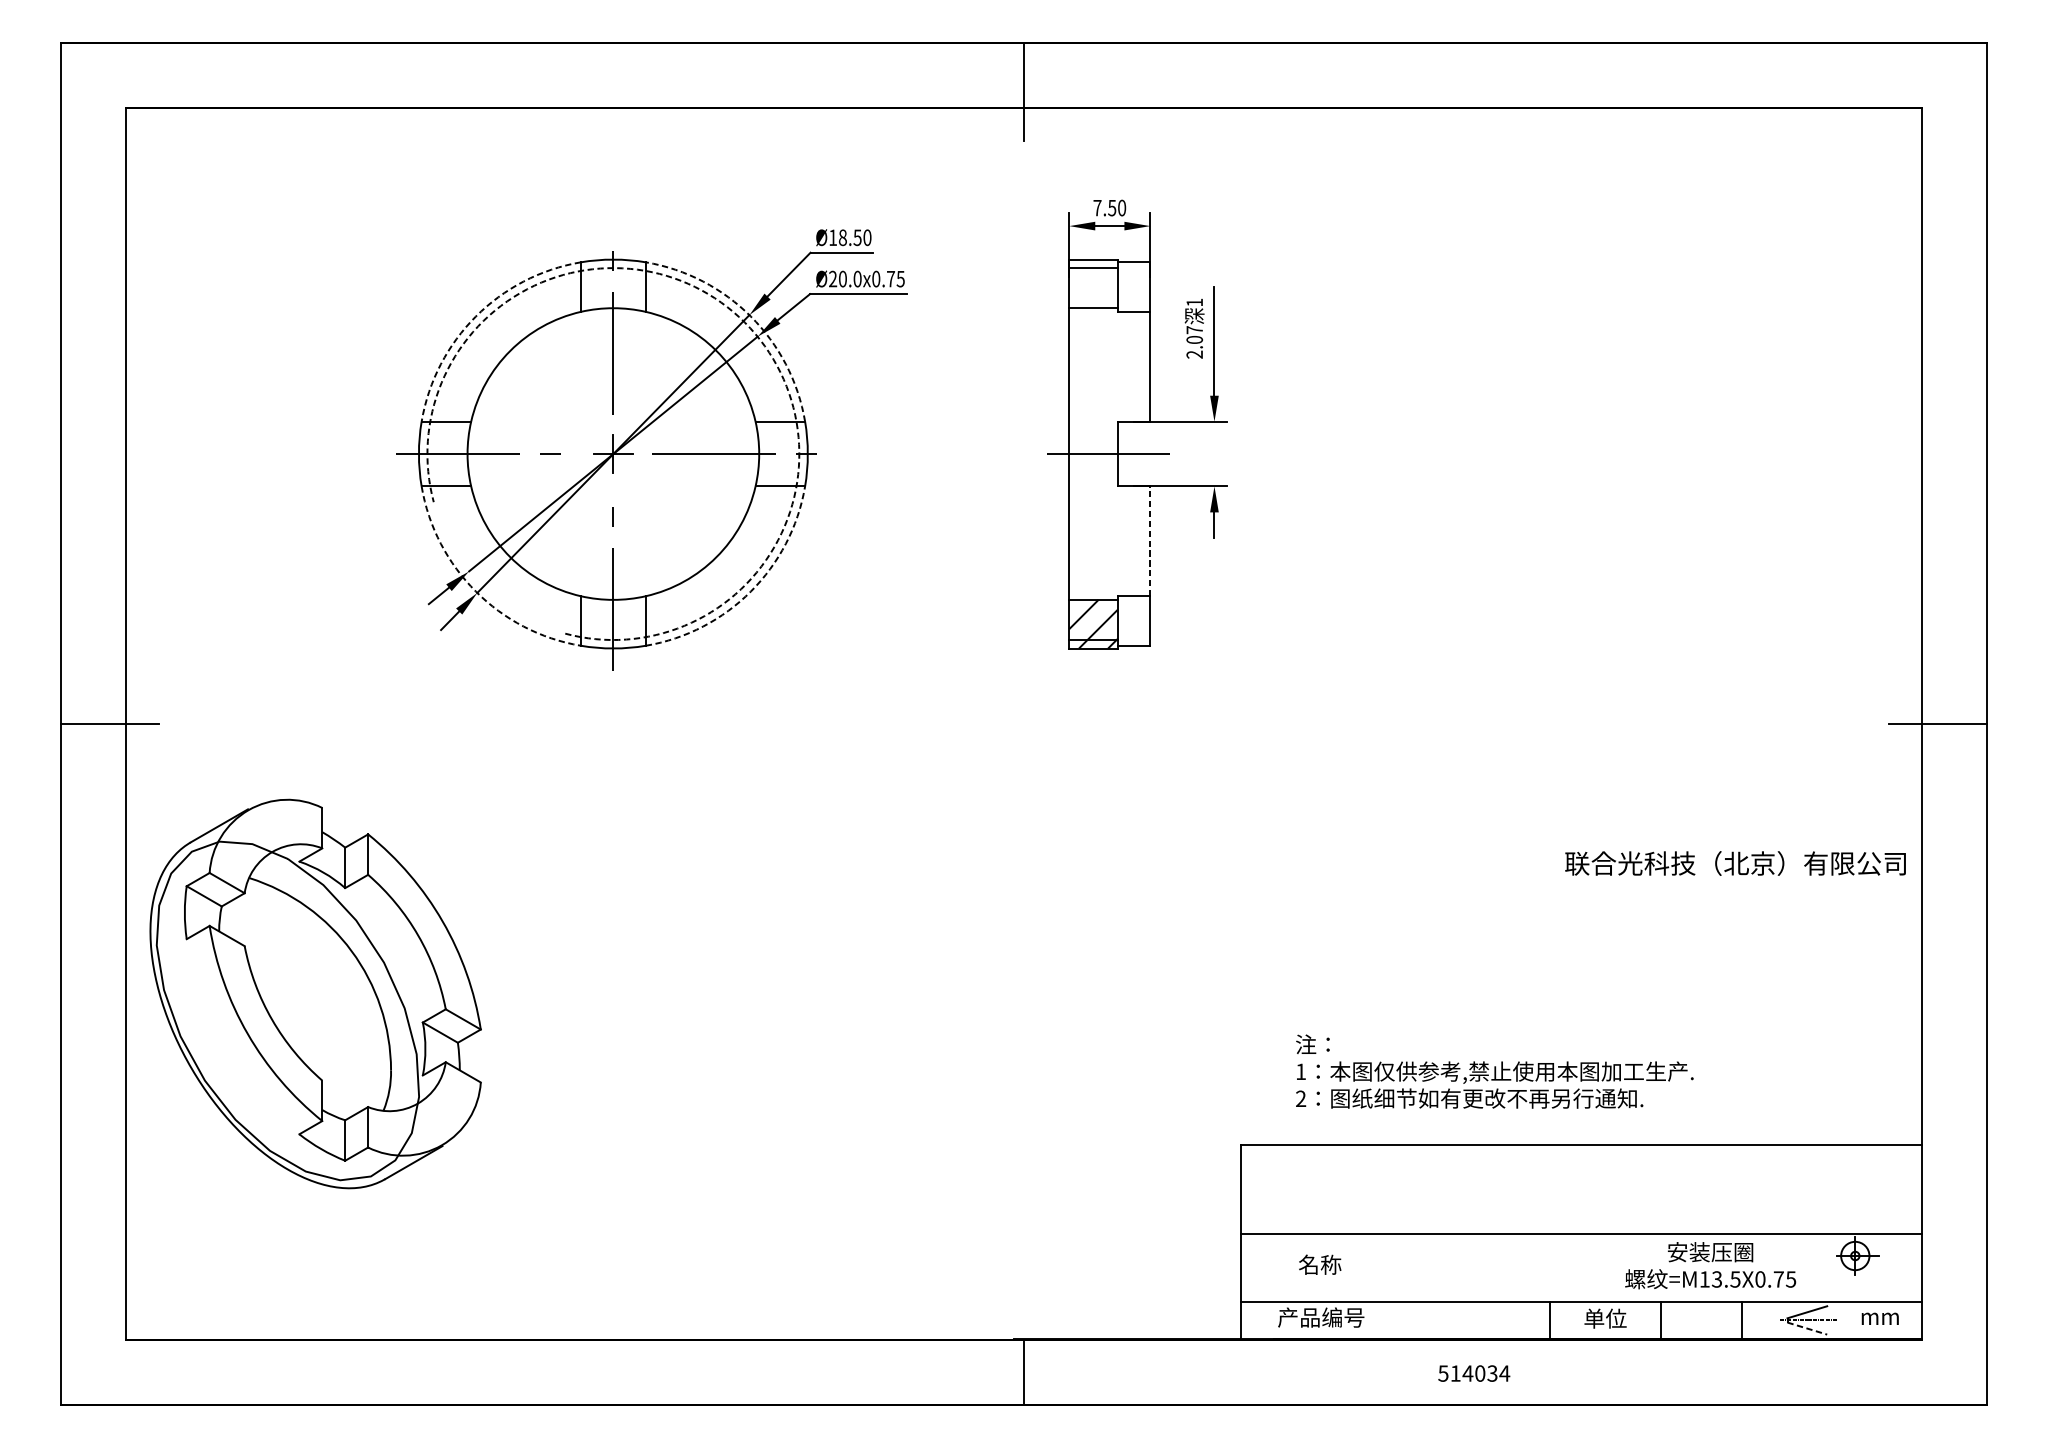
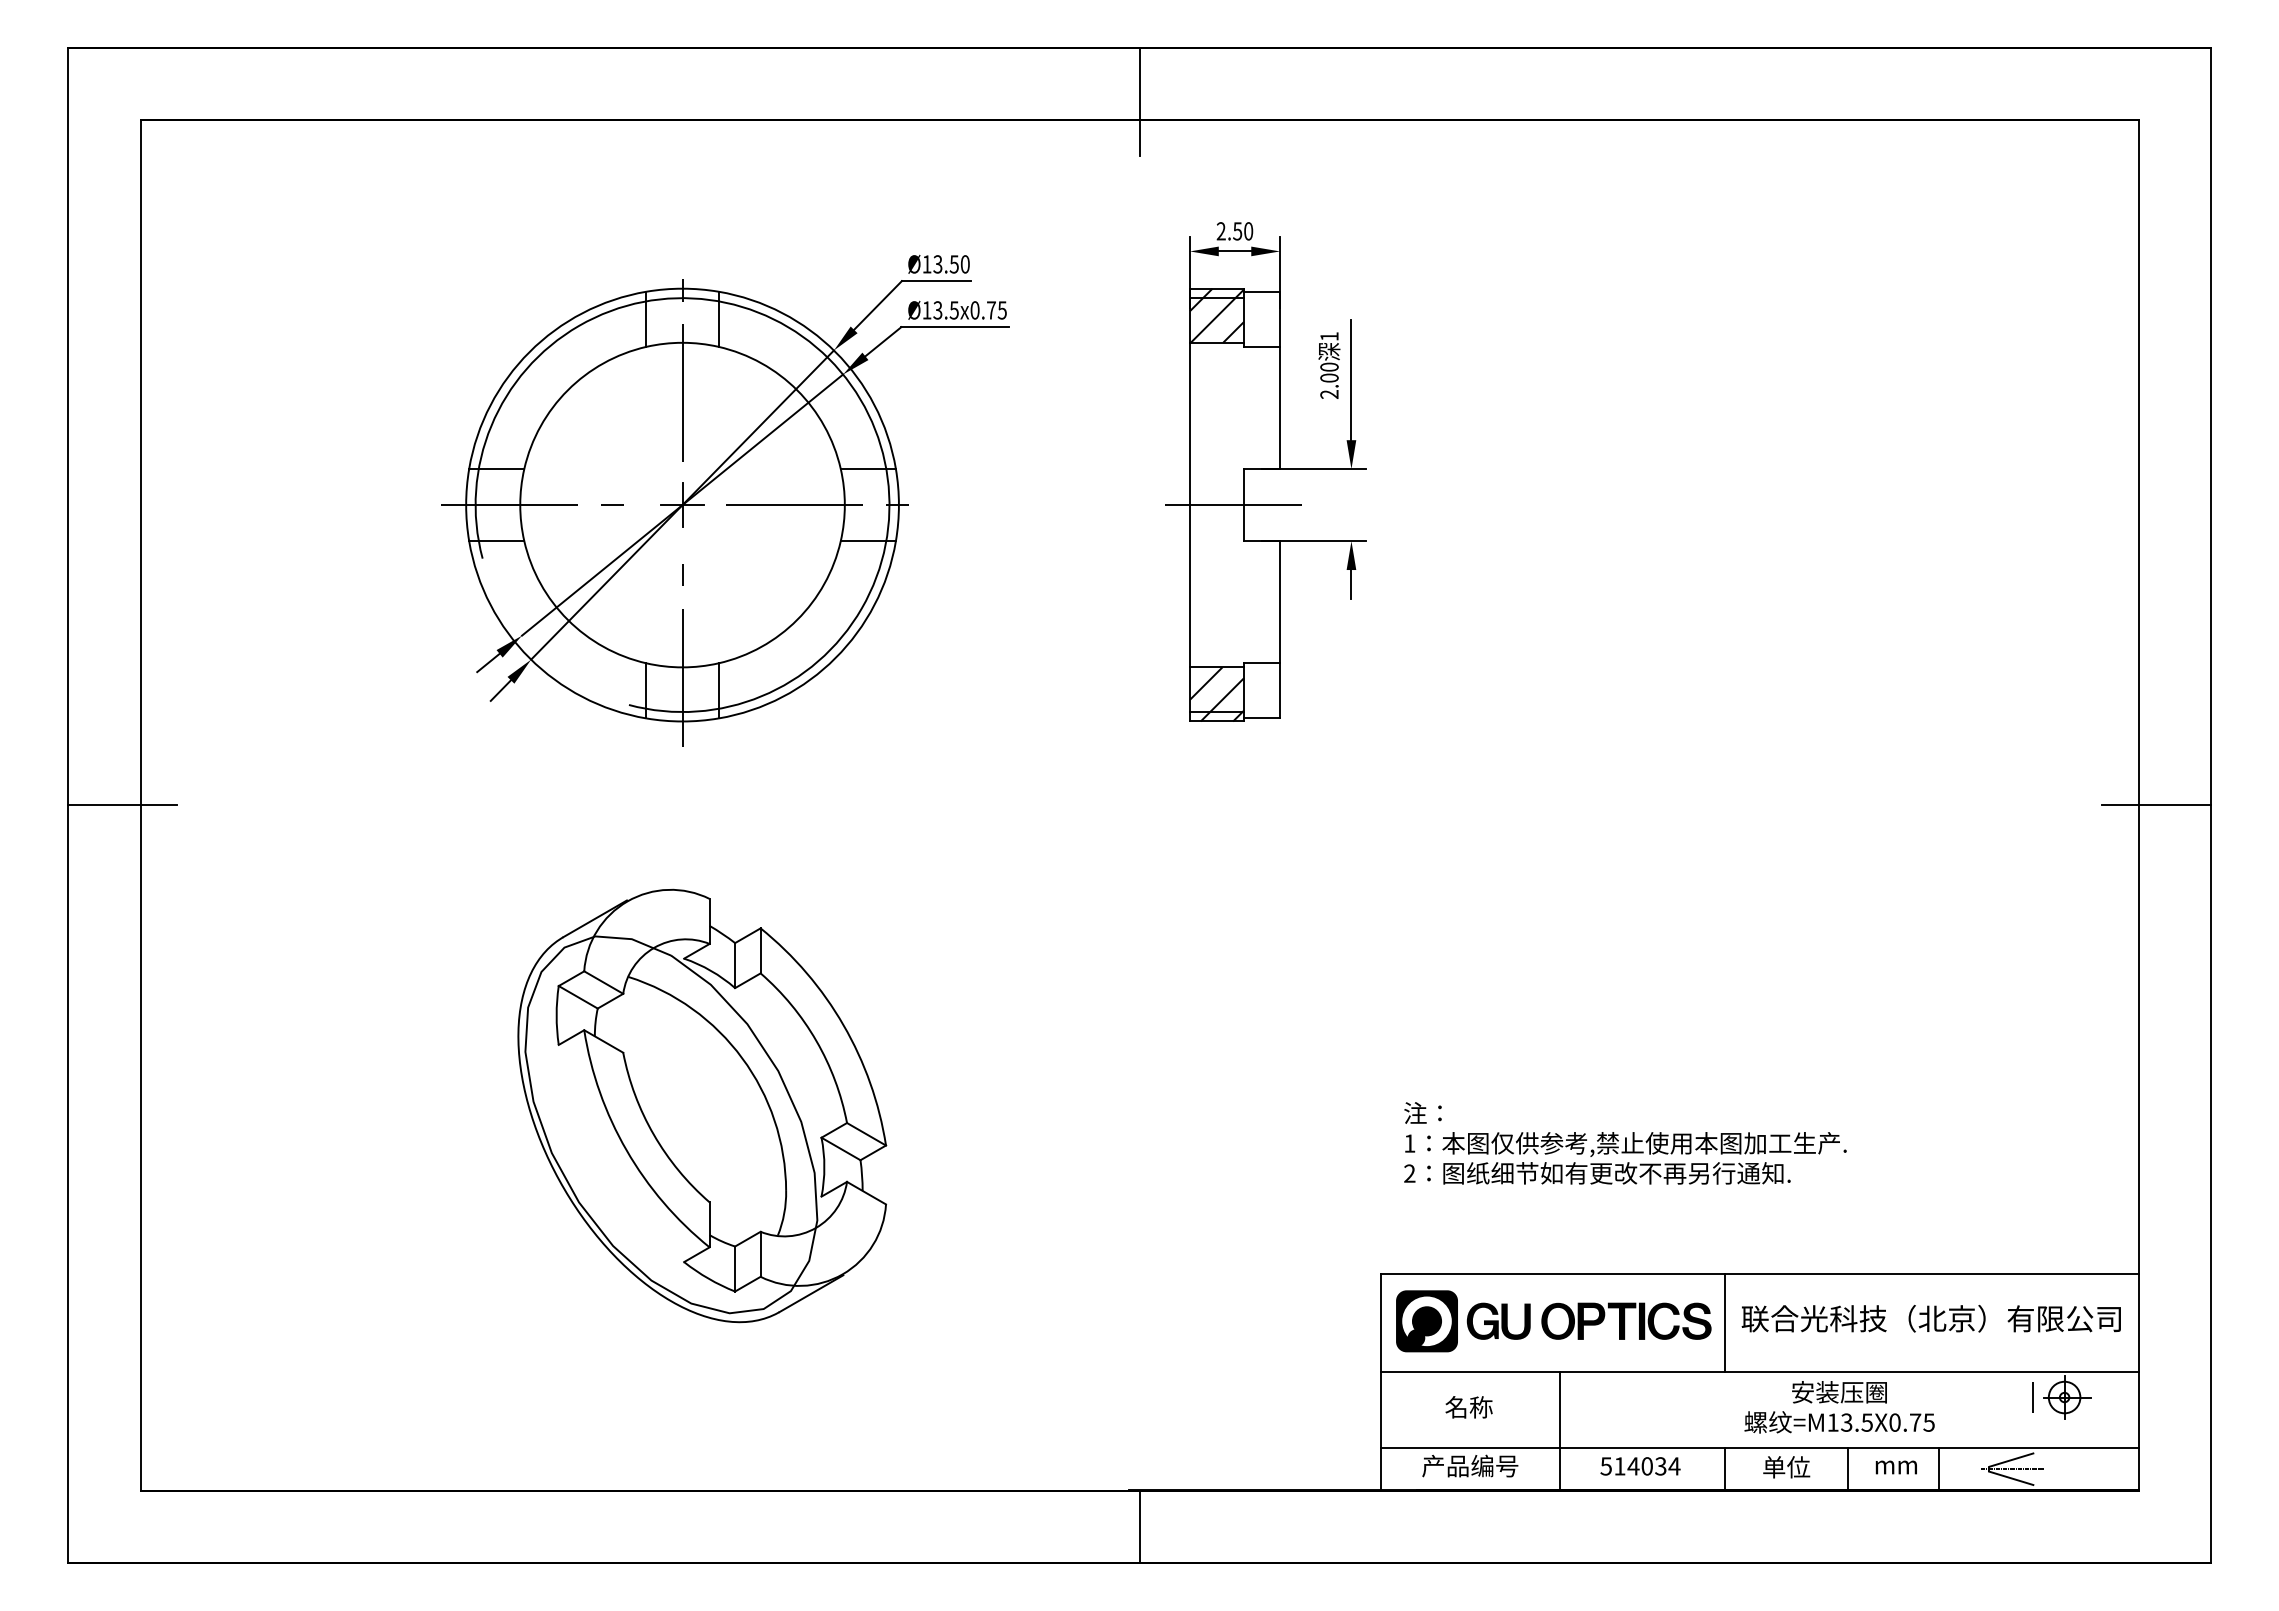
text: (1096, 208) -> (1220, 231), 7.50 -> 2.50
text: (842, 237) -> (937, 264), Ø18.50 -> Ø13.50
text: (845, 279) -> (940, 310), Ø20.0x0.75 -> Ø13.5x0.75
hatch: (1093, 283) -> (1216, 315), added
arc: (475, 316) -> (529, 352), dashed -> solid
arc: (750, 316) -> (835, 352), dashed -> solid
arc: (744, 322) -> (828, 358), dashed -> solid
text: (1194, 329) -> (1329, 366), 2.07 -> 2.00
line: (1150, 540) -> (1280, 601), dashed -> solid
arc: (475, 591) -> (529, 658), dashed -> solid
arc: (750, 591) -> (835, 658), dashed -> solid
text: (1734, 863) -> (1930, 1318), moved
part: (315, 993) -> (702, 1105), moved
text: (1494, 1071) -> (1625, 1143), moved
part: (1396, 1187) -> (1553, 1321), added
line: (1549, 1188) -> (1724, 1322), added
line: (1827, 1255) -> (2033, 1397), added
text: (1710, 1265) -> (1839, 1407), moved
line: (1401, 1286) -> (1559, 1431), added
text: (1879, 1318) -> (1895, 1467), moved
line: (1807, 1328) -> (2011, 1478), dashed -> solid
text: (1474, 1373) -> (1640, 1466), moved

